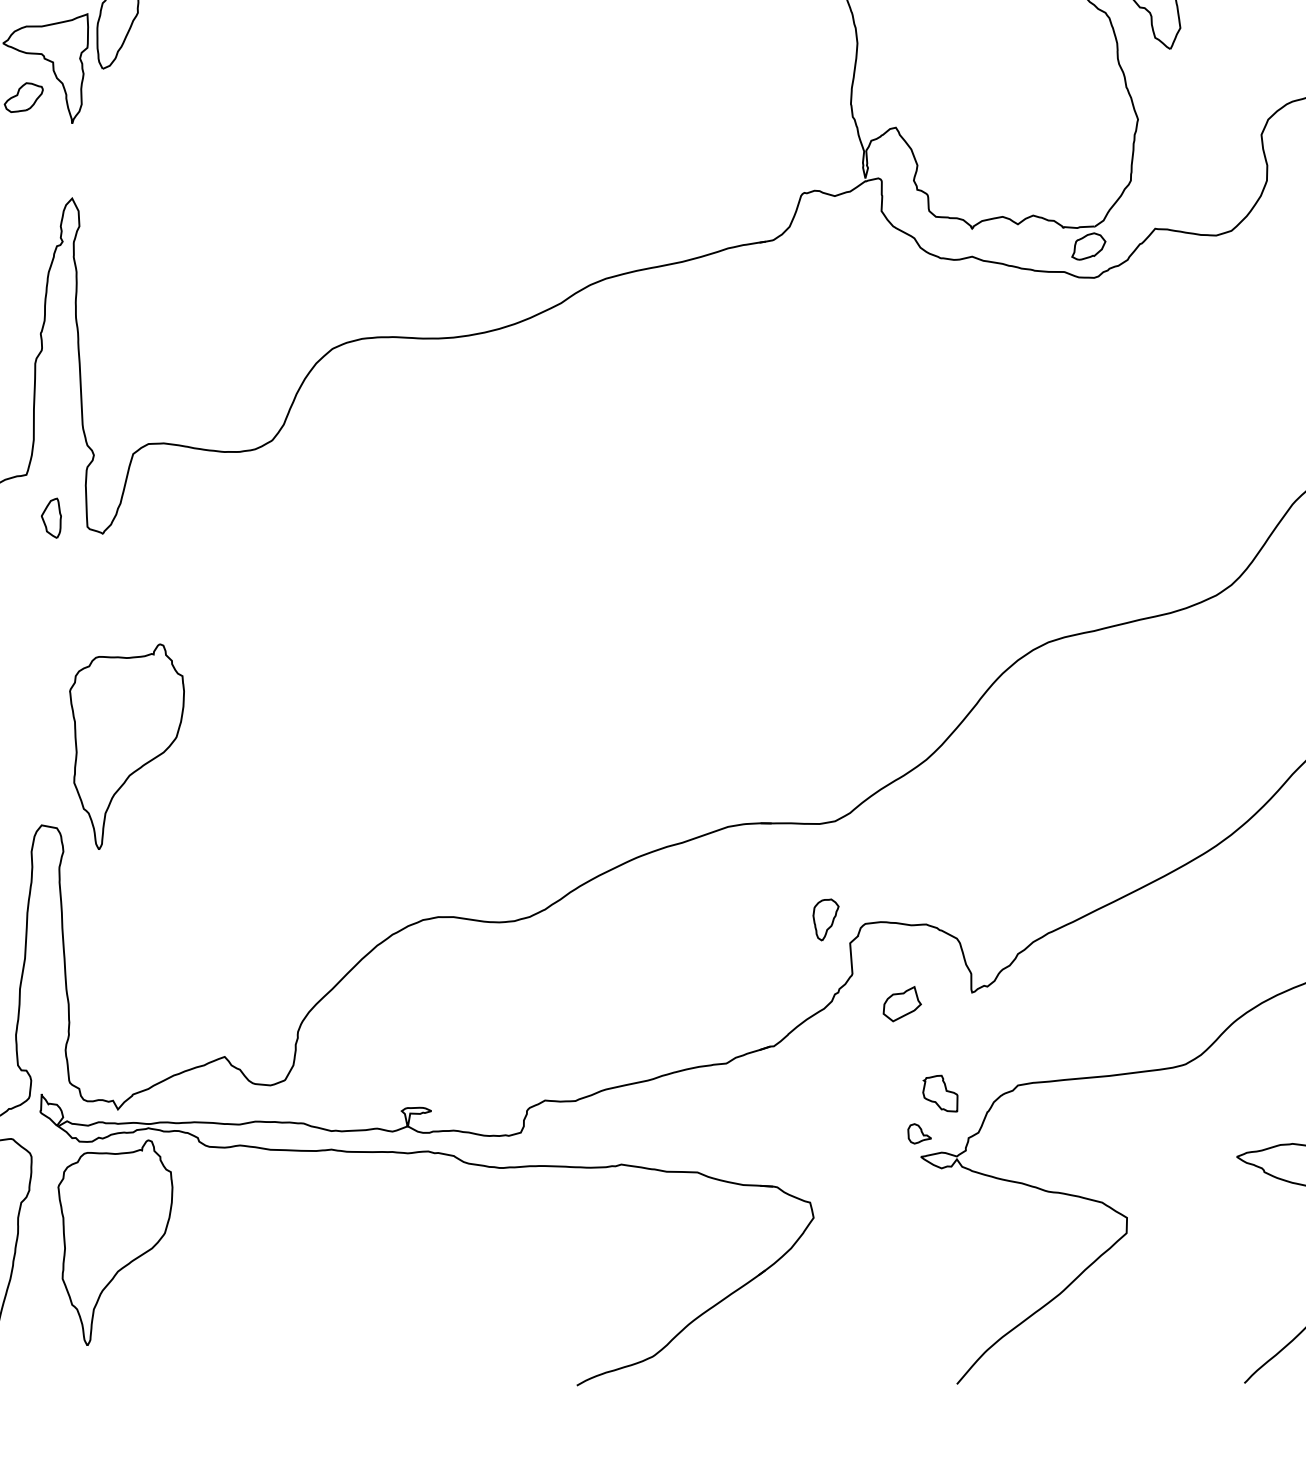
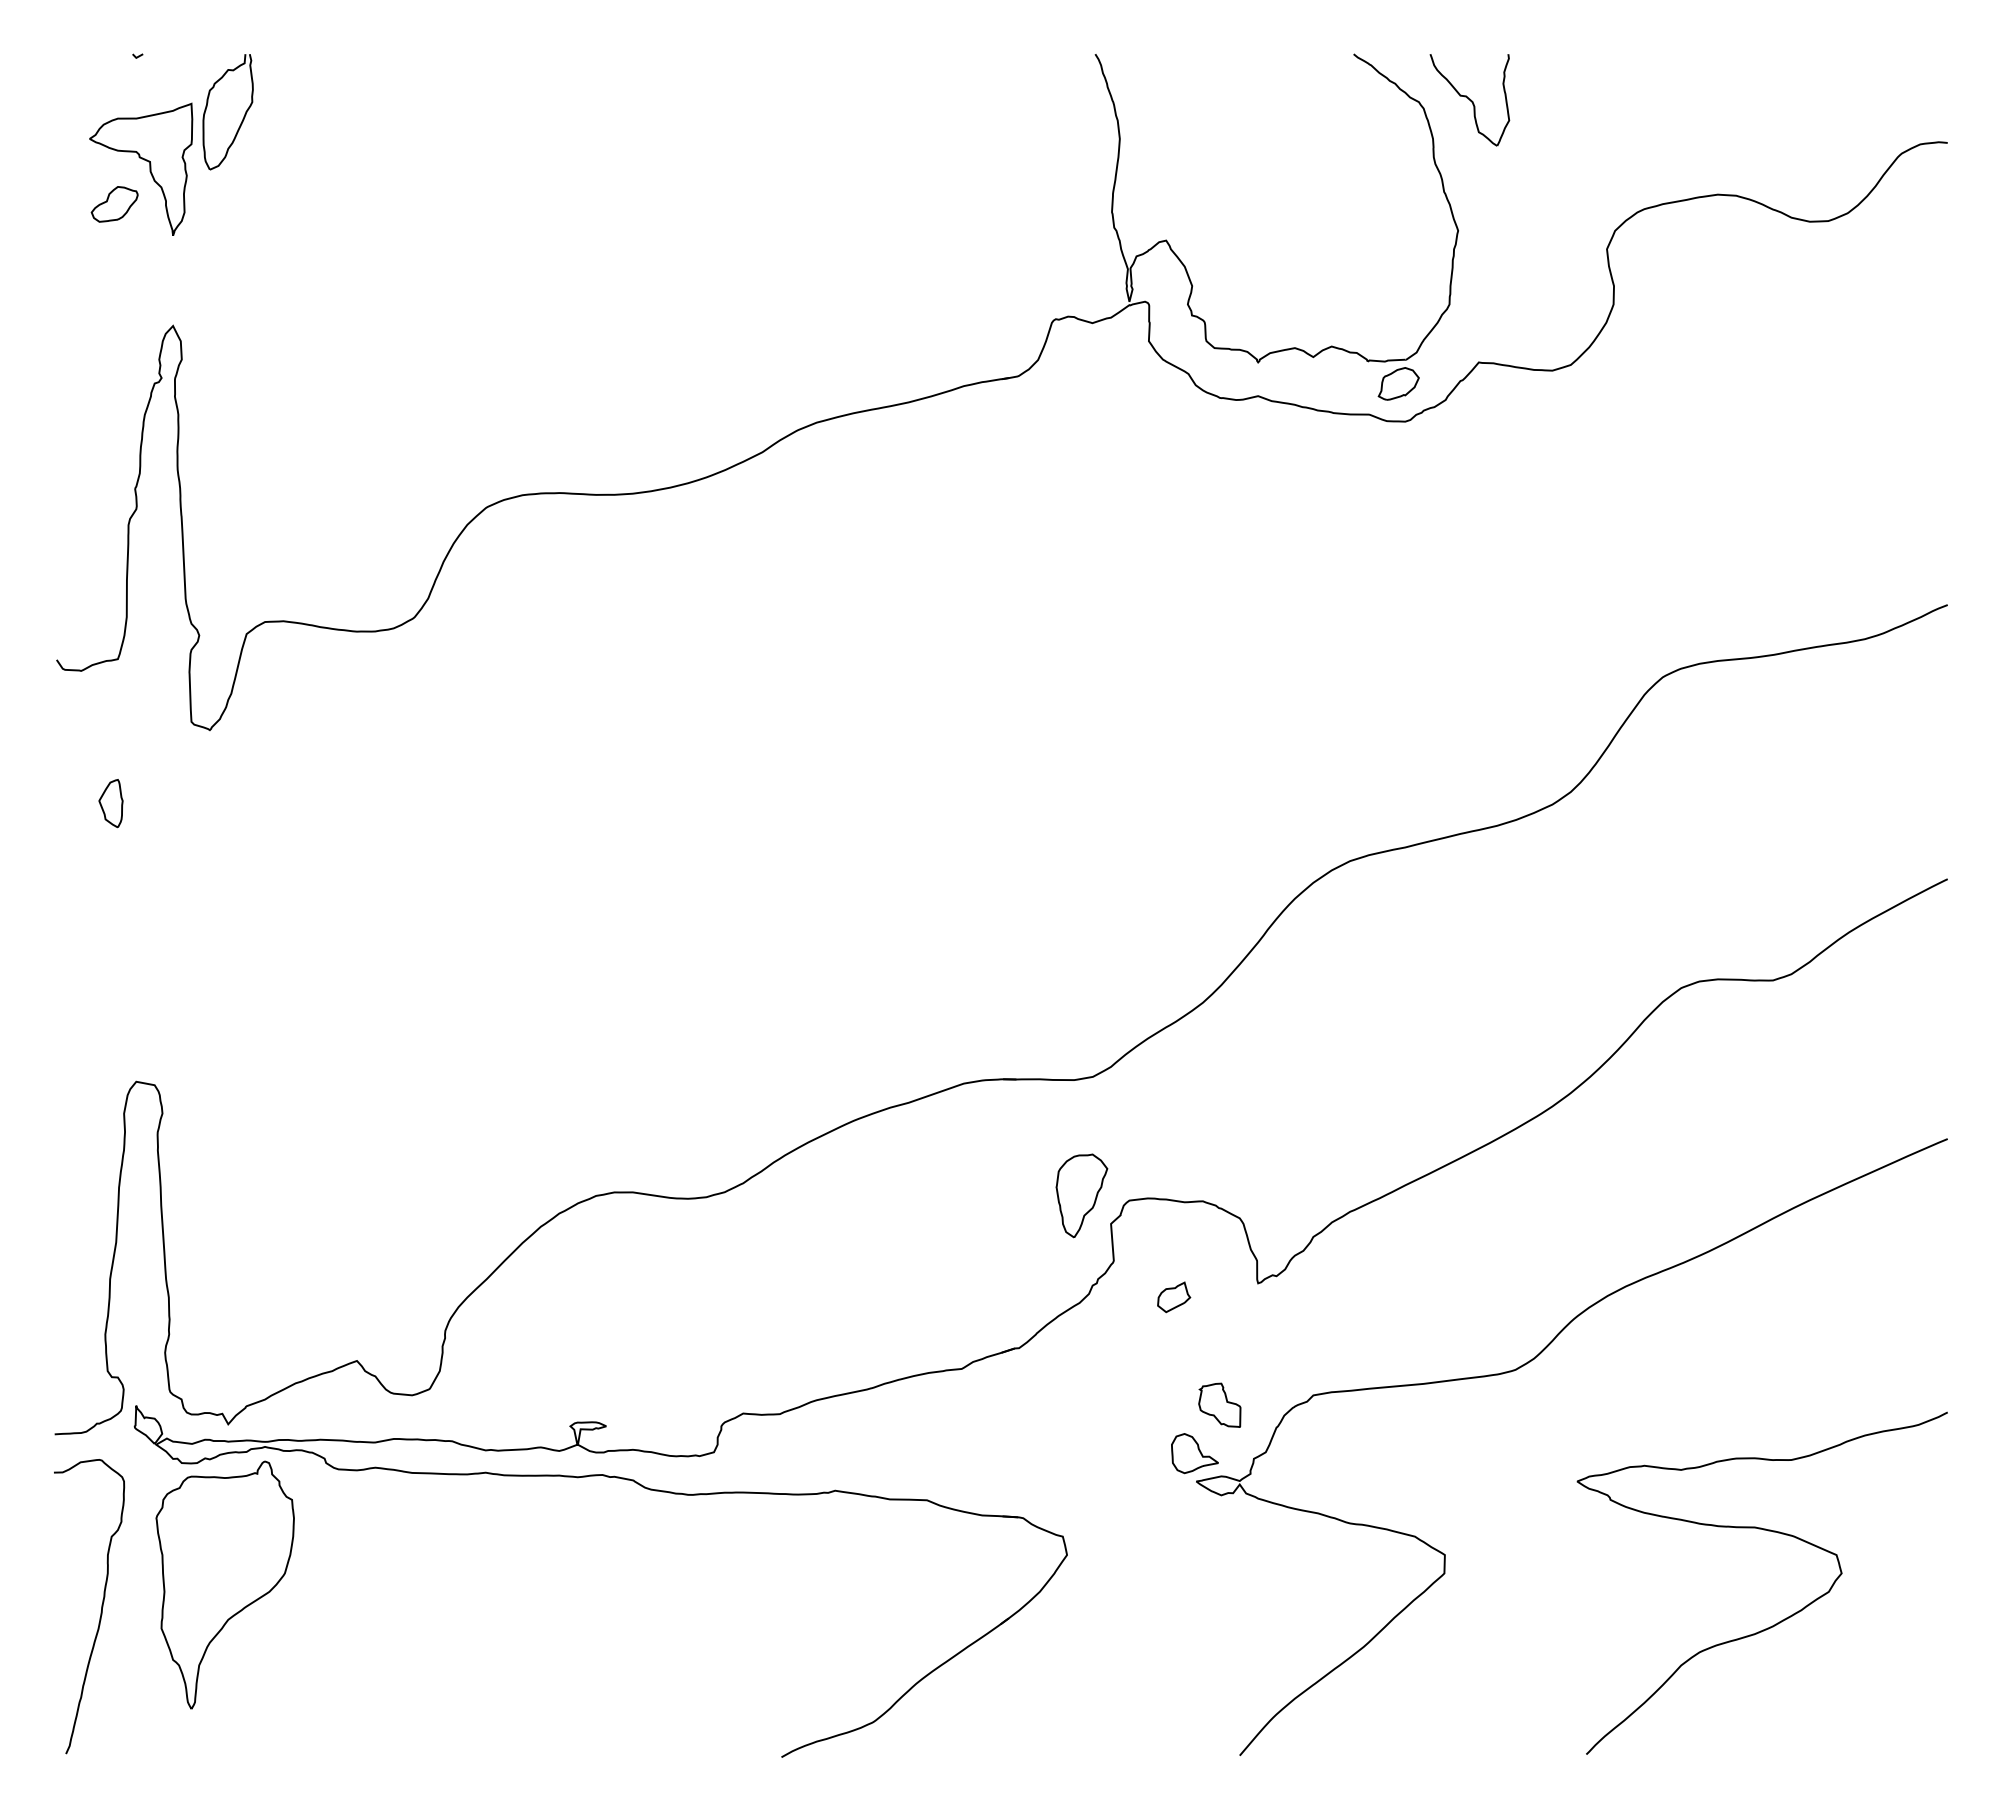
part: (50, 518) -> (110, 803), moved
part: (126, 746) -> (238, 986), removed
part: (825, 919) -> (1081, 1195), size x1.67
part: (902, 1004) -> (1174, 1297), size x0.71
part: (919, 1133) -> (1194, 1453), size x1.67

